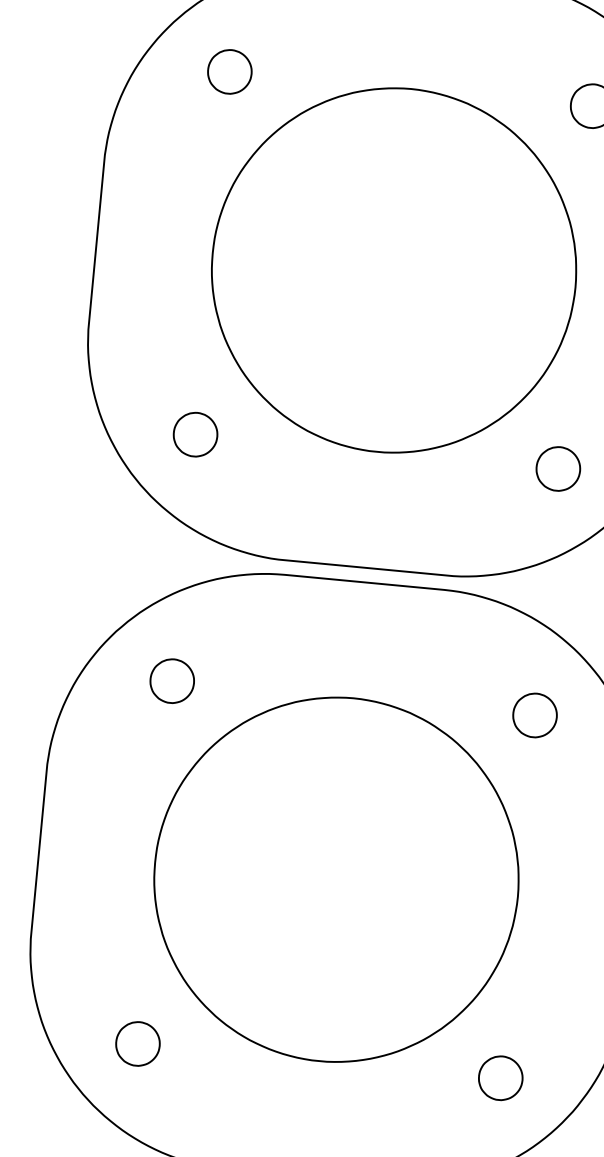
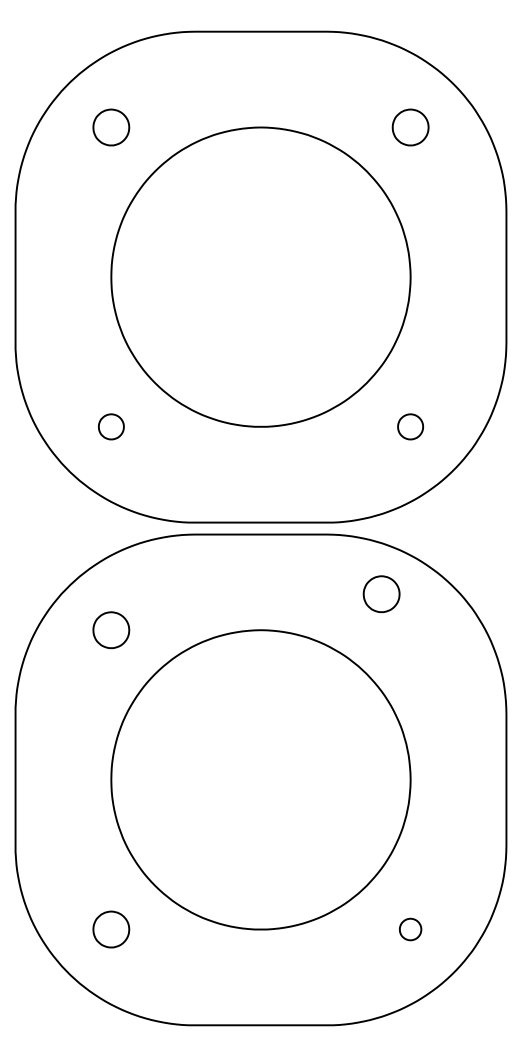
part: (195, 434) -> (111, 426), size x0.7
part: (558, 468) -> (410, 426), size x0.7
part: (534, 714) -> (381, 593), moved
part: (500, 1078) -> (410, 929), size x0.6

